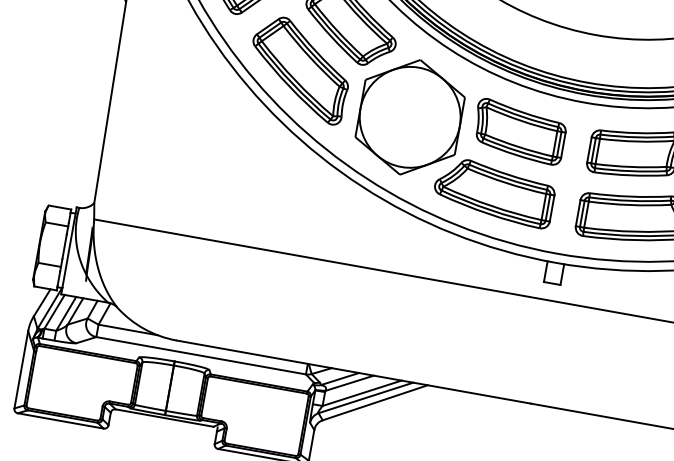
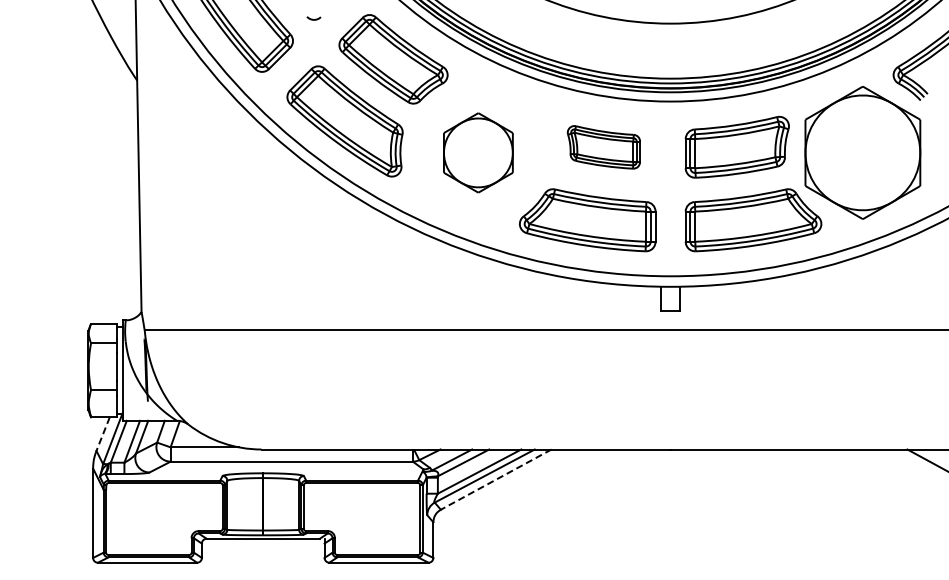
part: (410, 117) -> (478, 152), size x0.6
part: (519, 131) -> (603, 147), size x0.7
line: (41, 303) -> (102, 434), solid -> dashed
line: (374, 402) -> (495, 479), solid -> dashed

